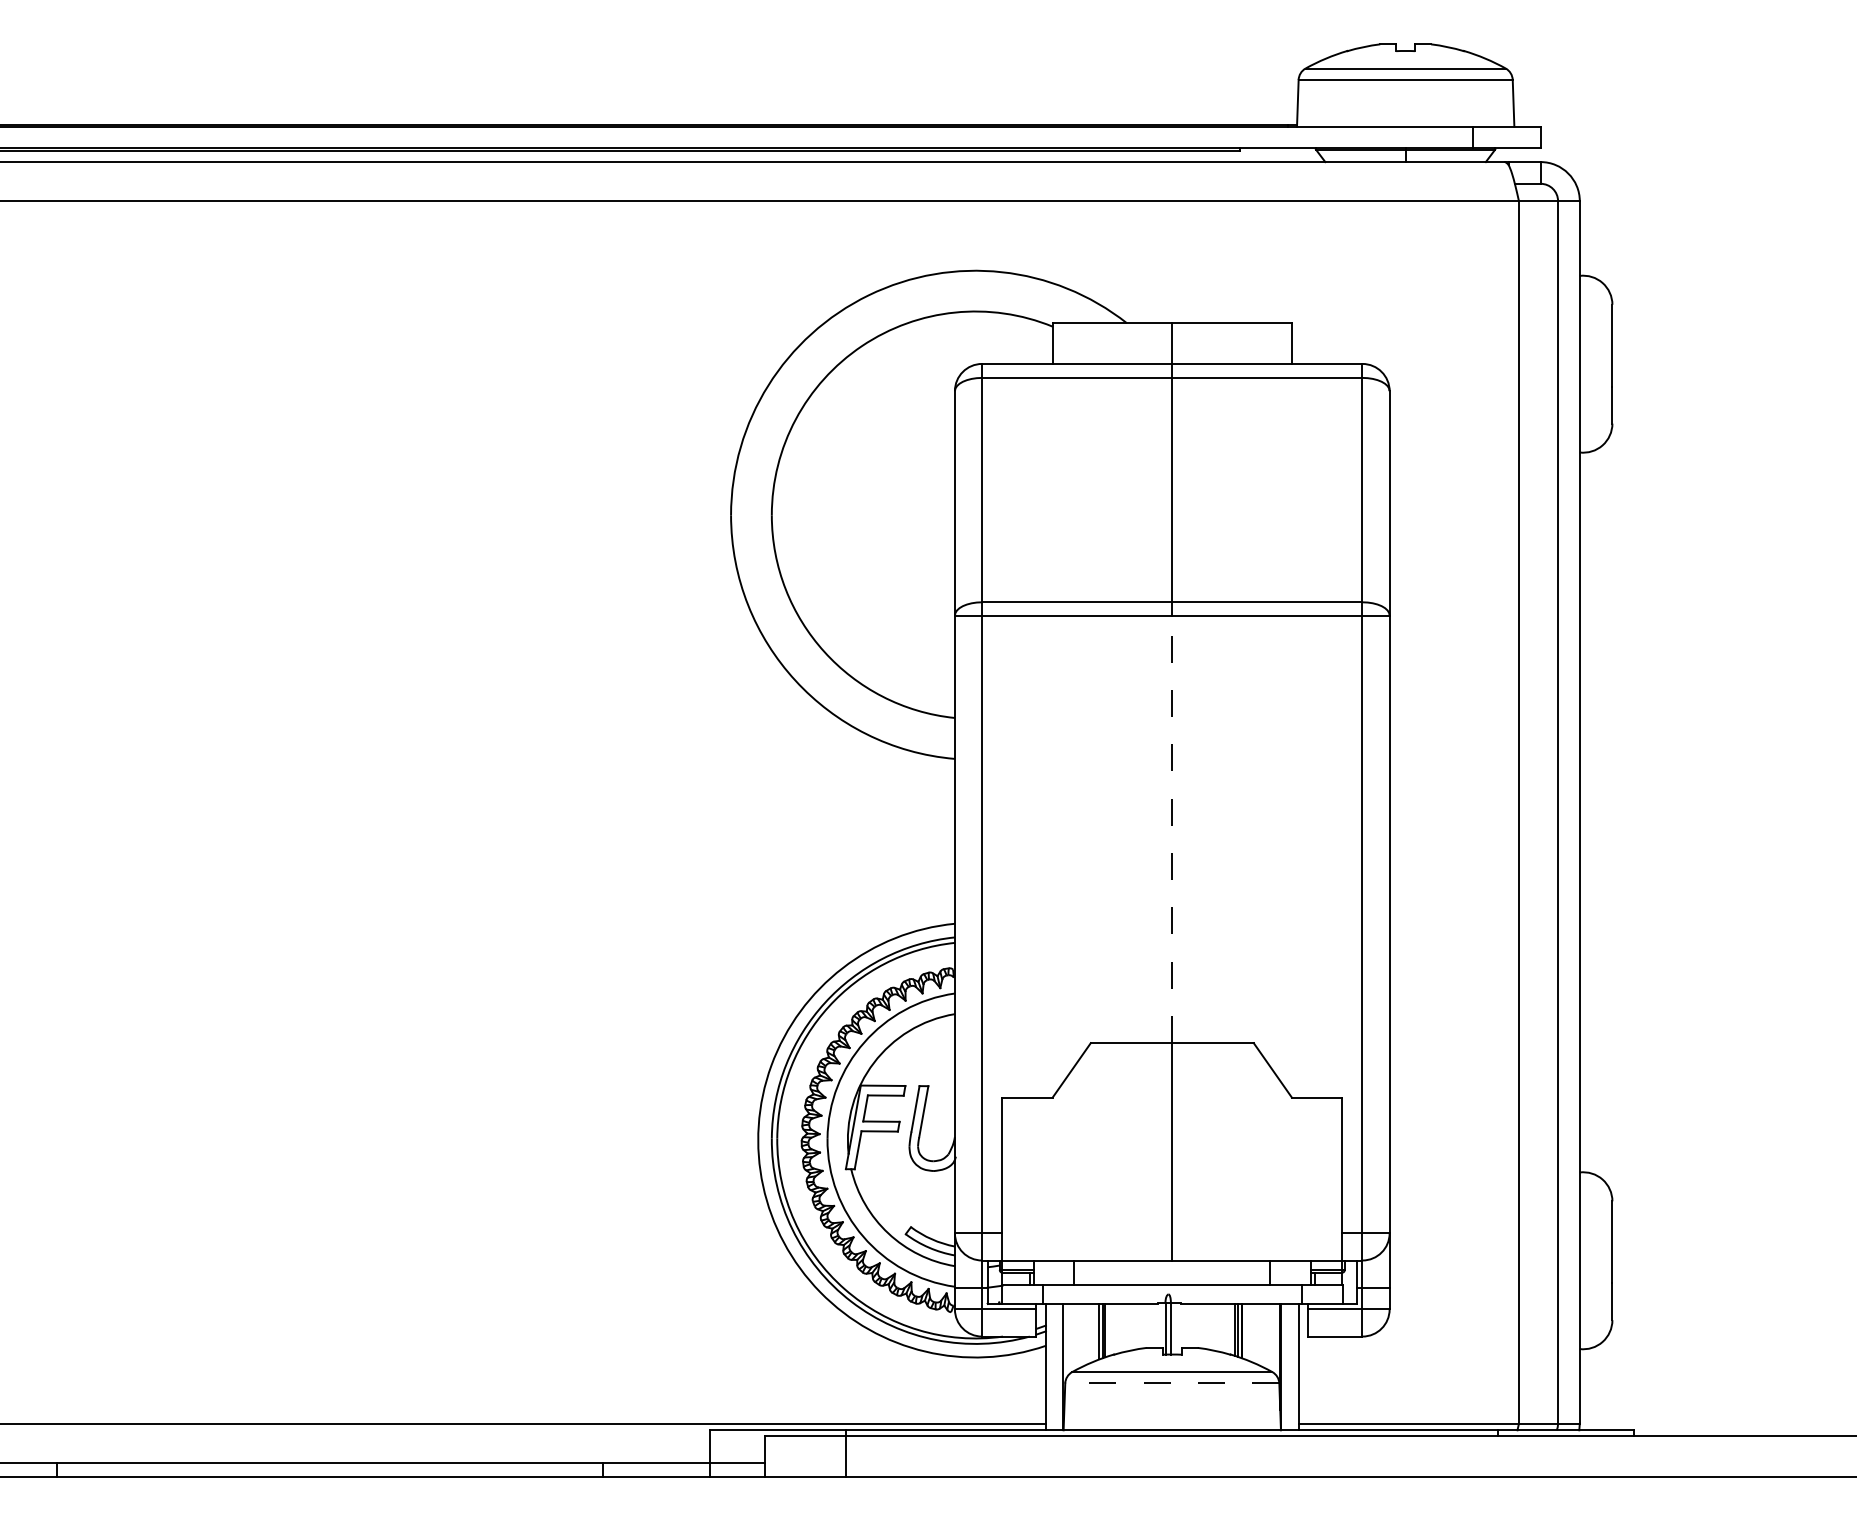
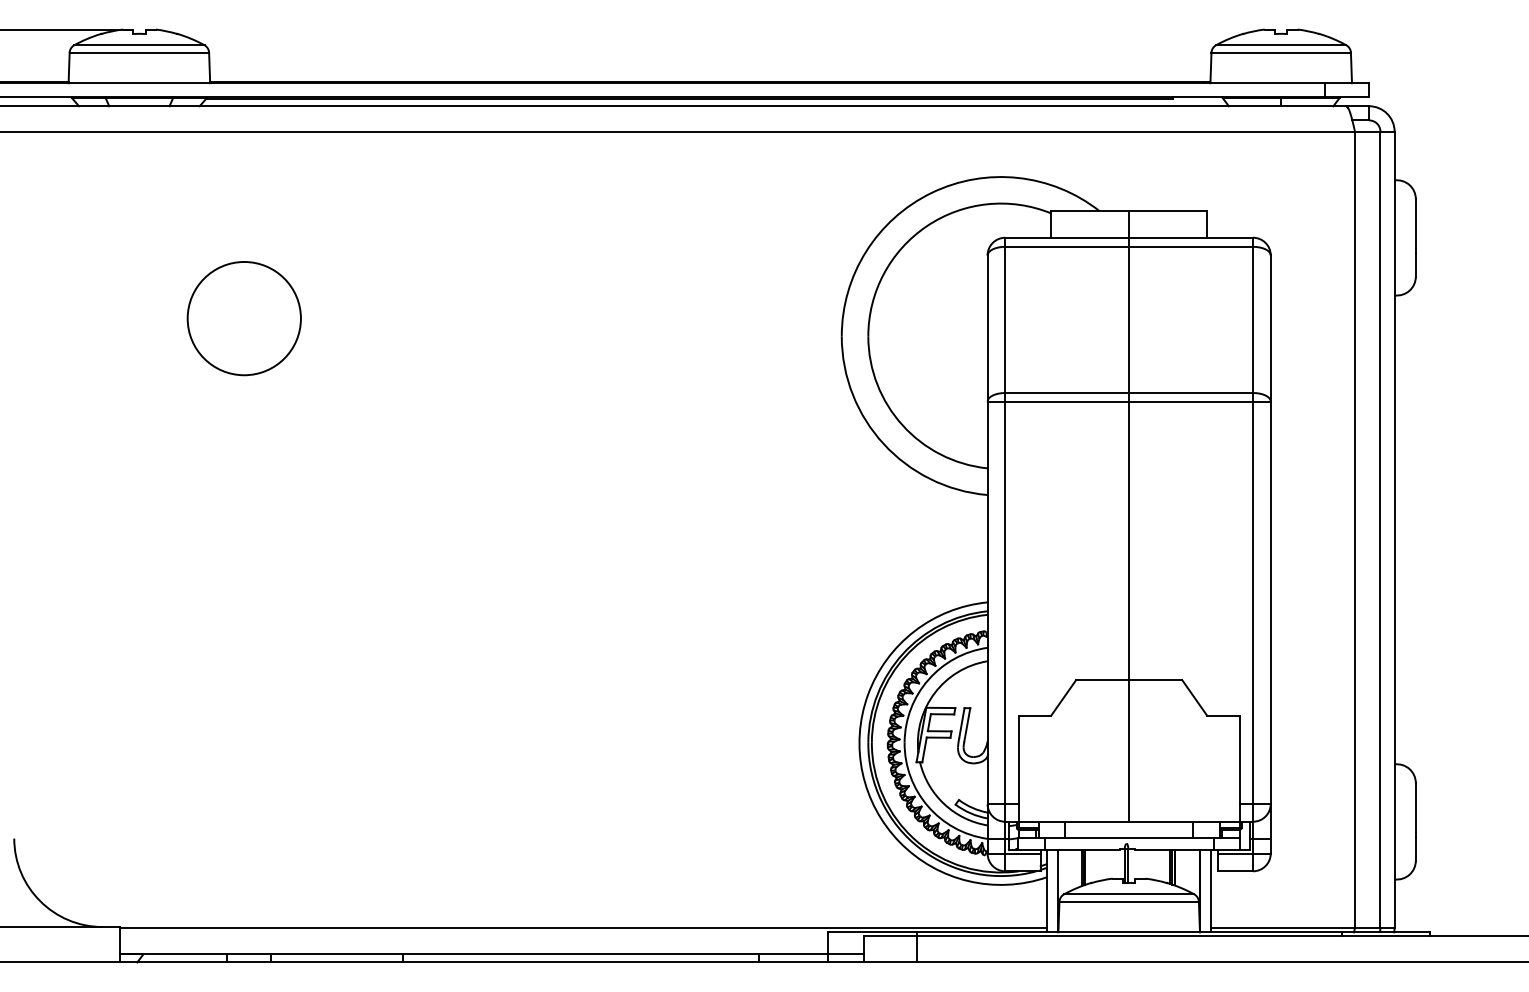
line: (1172, 828) -> (1129, 540), dashed -> solid
line: (1172, 1382) -> (1129, 901), dashed -> solid

